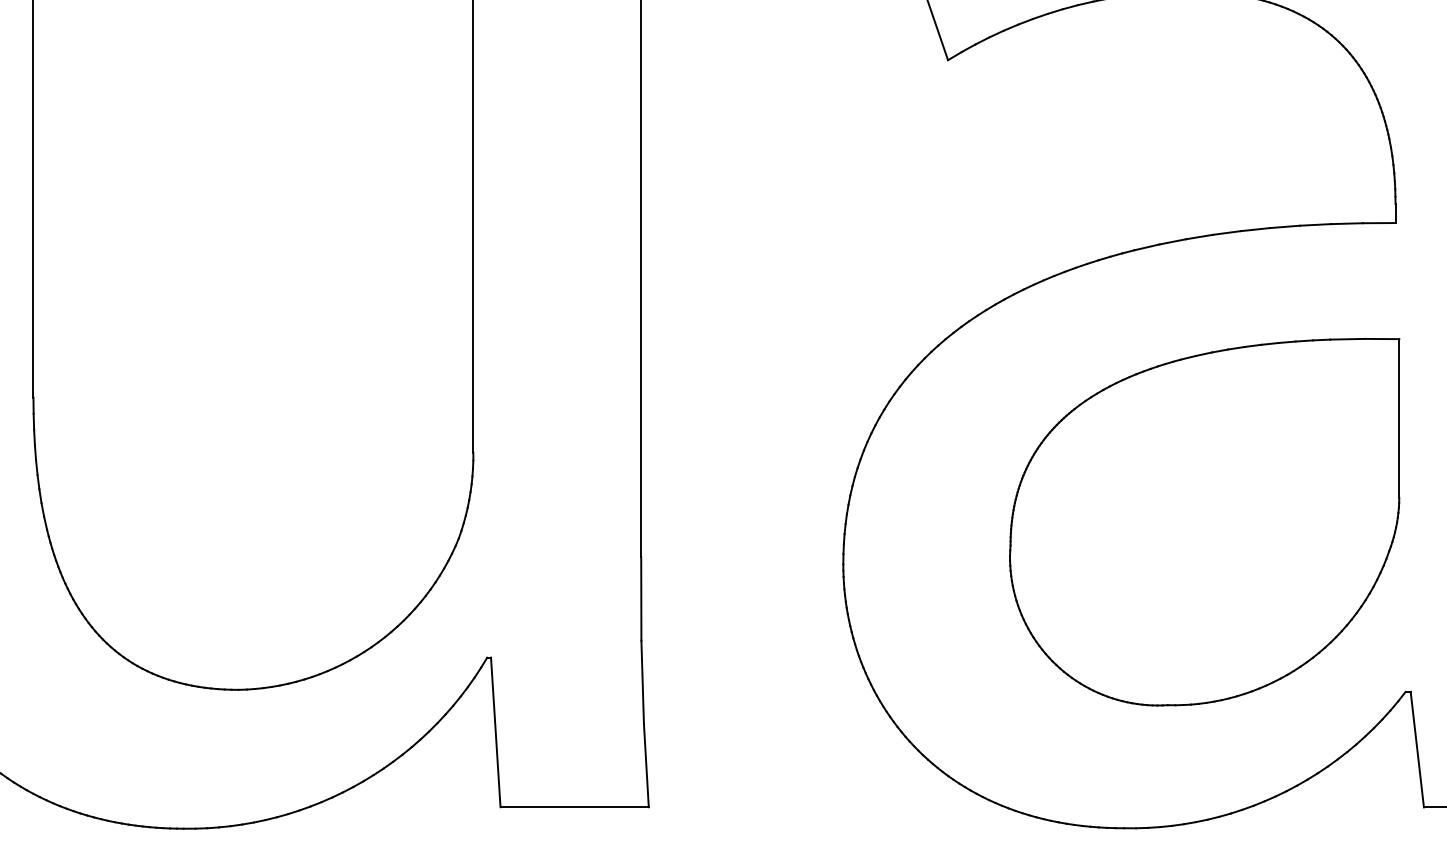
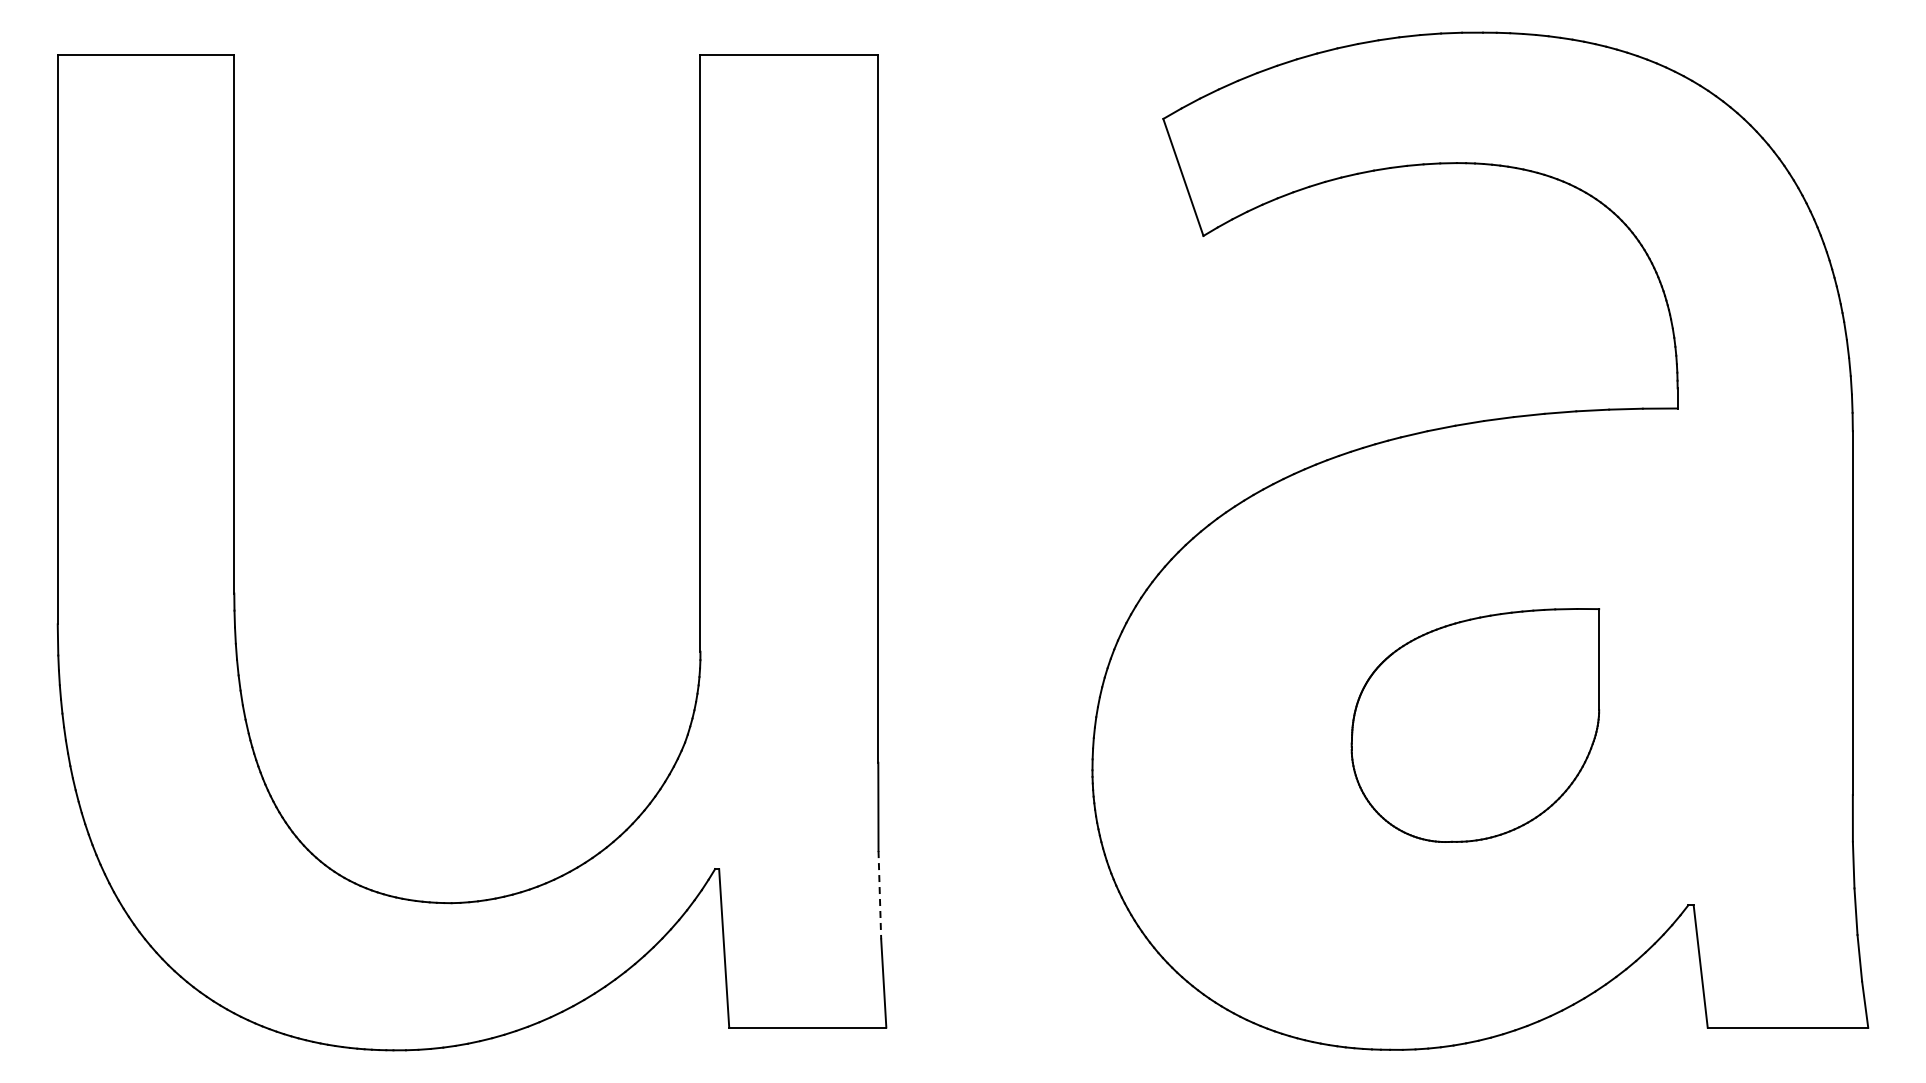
part: (1204, 522) -> (1475, 725), size x0.6
line: (642, 682) -> (879, 895), solid -> dashed

